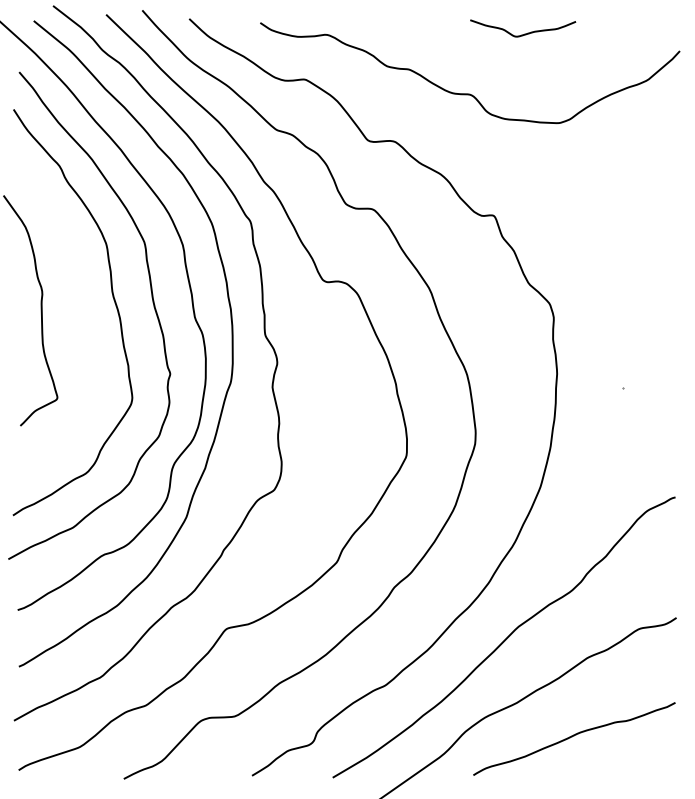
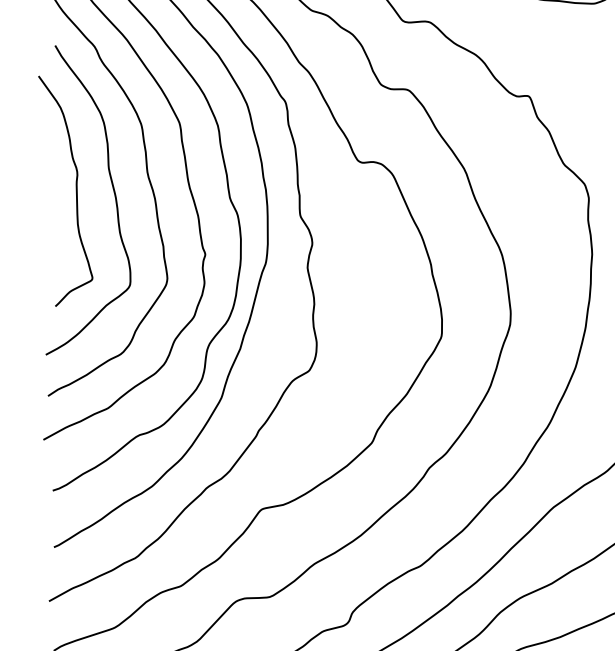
curve: (78, 312) -> (113, 193), added

